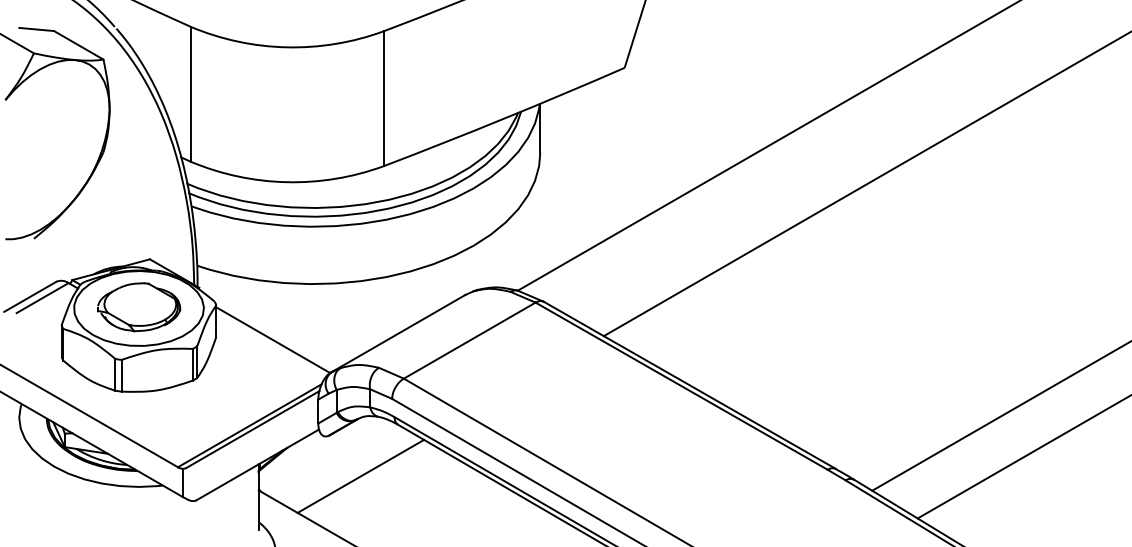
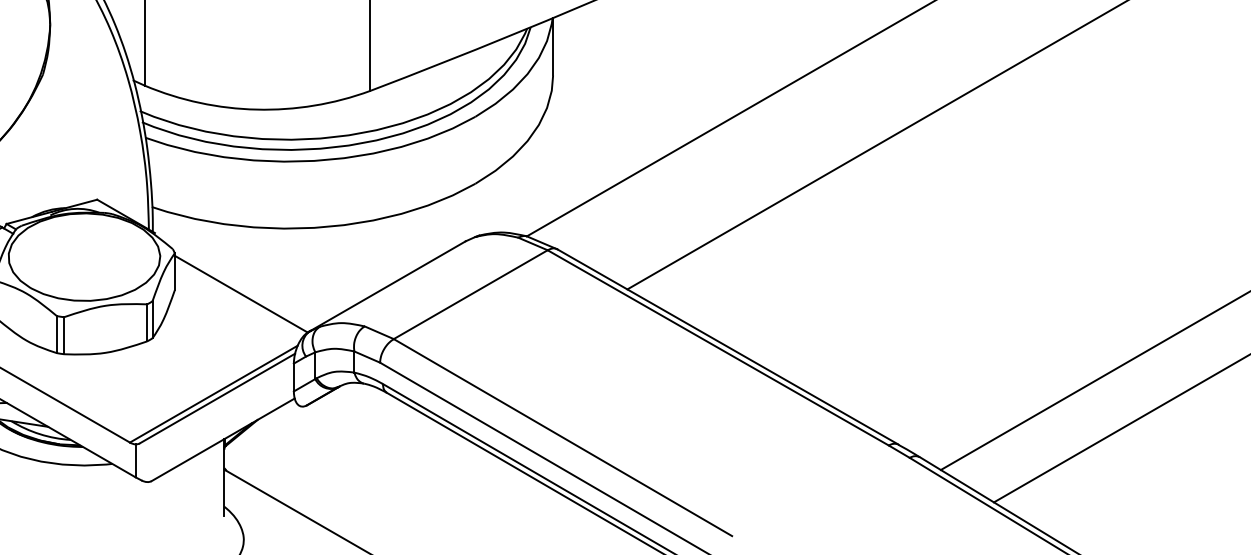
part: (139, 307) -> (85, 255), removed
line: (360, 475) -> (343, 452), removed

